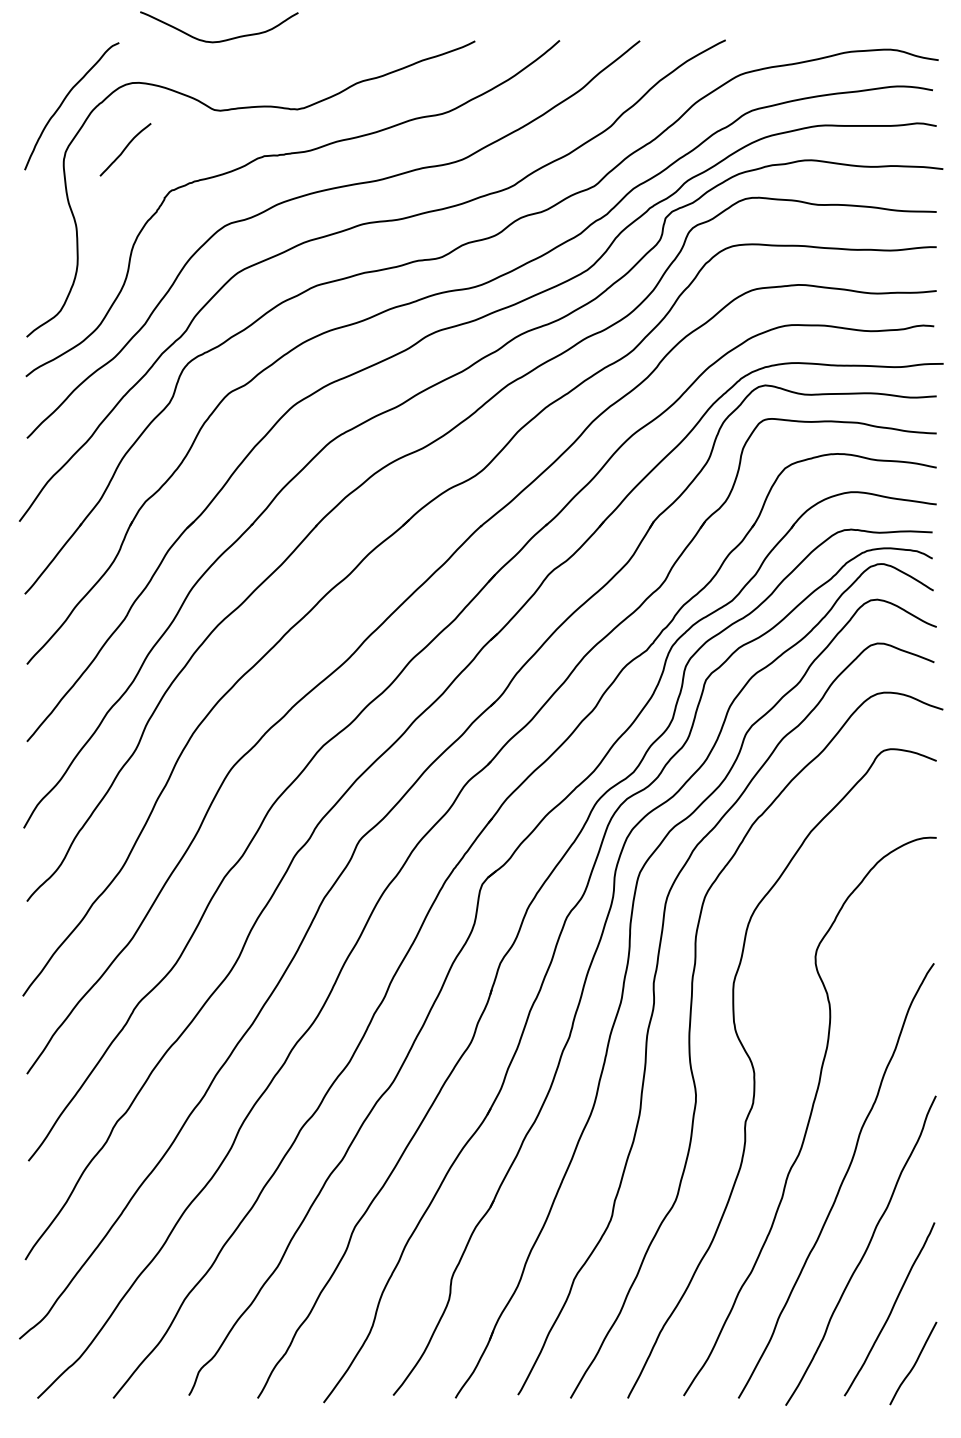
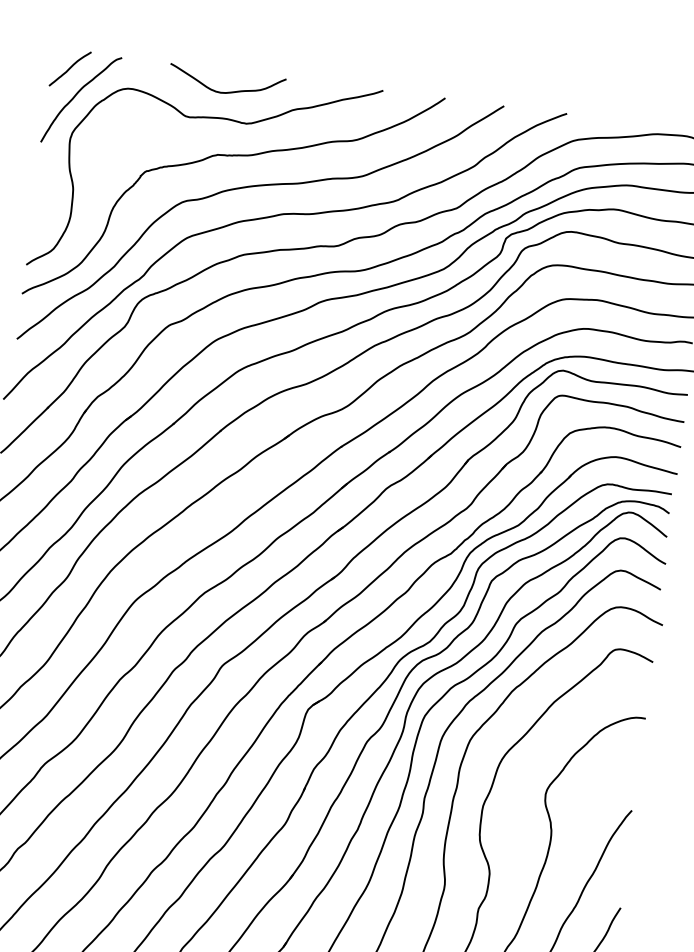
curve: (224, 39) -> (229, 91), moved
curve: (125, 149) -> (70, 68), moved

